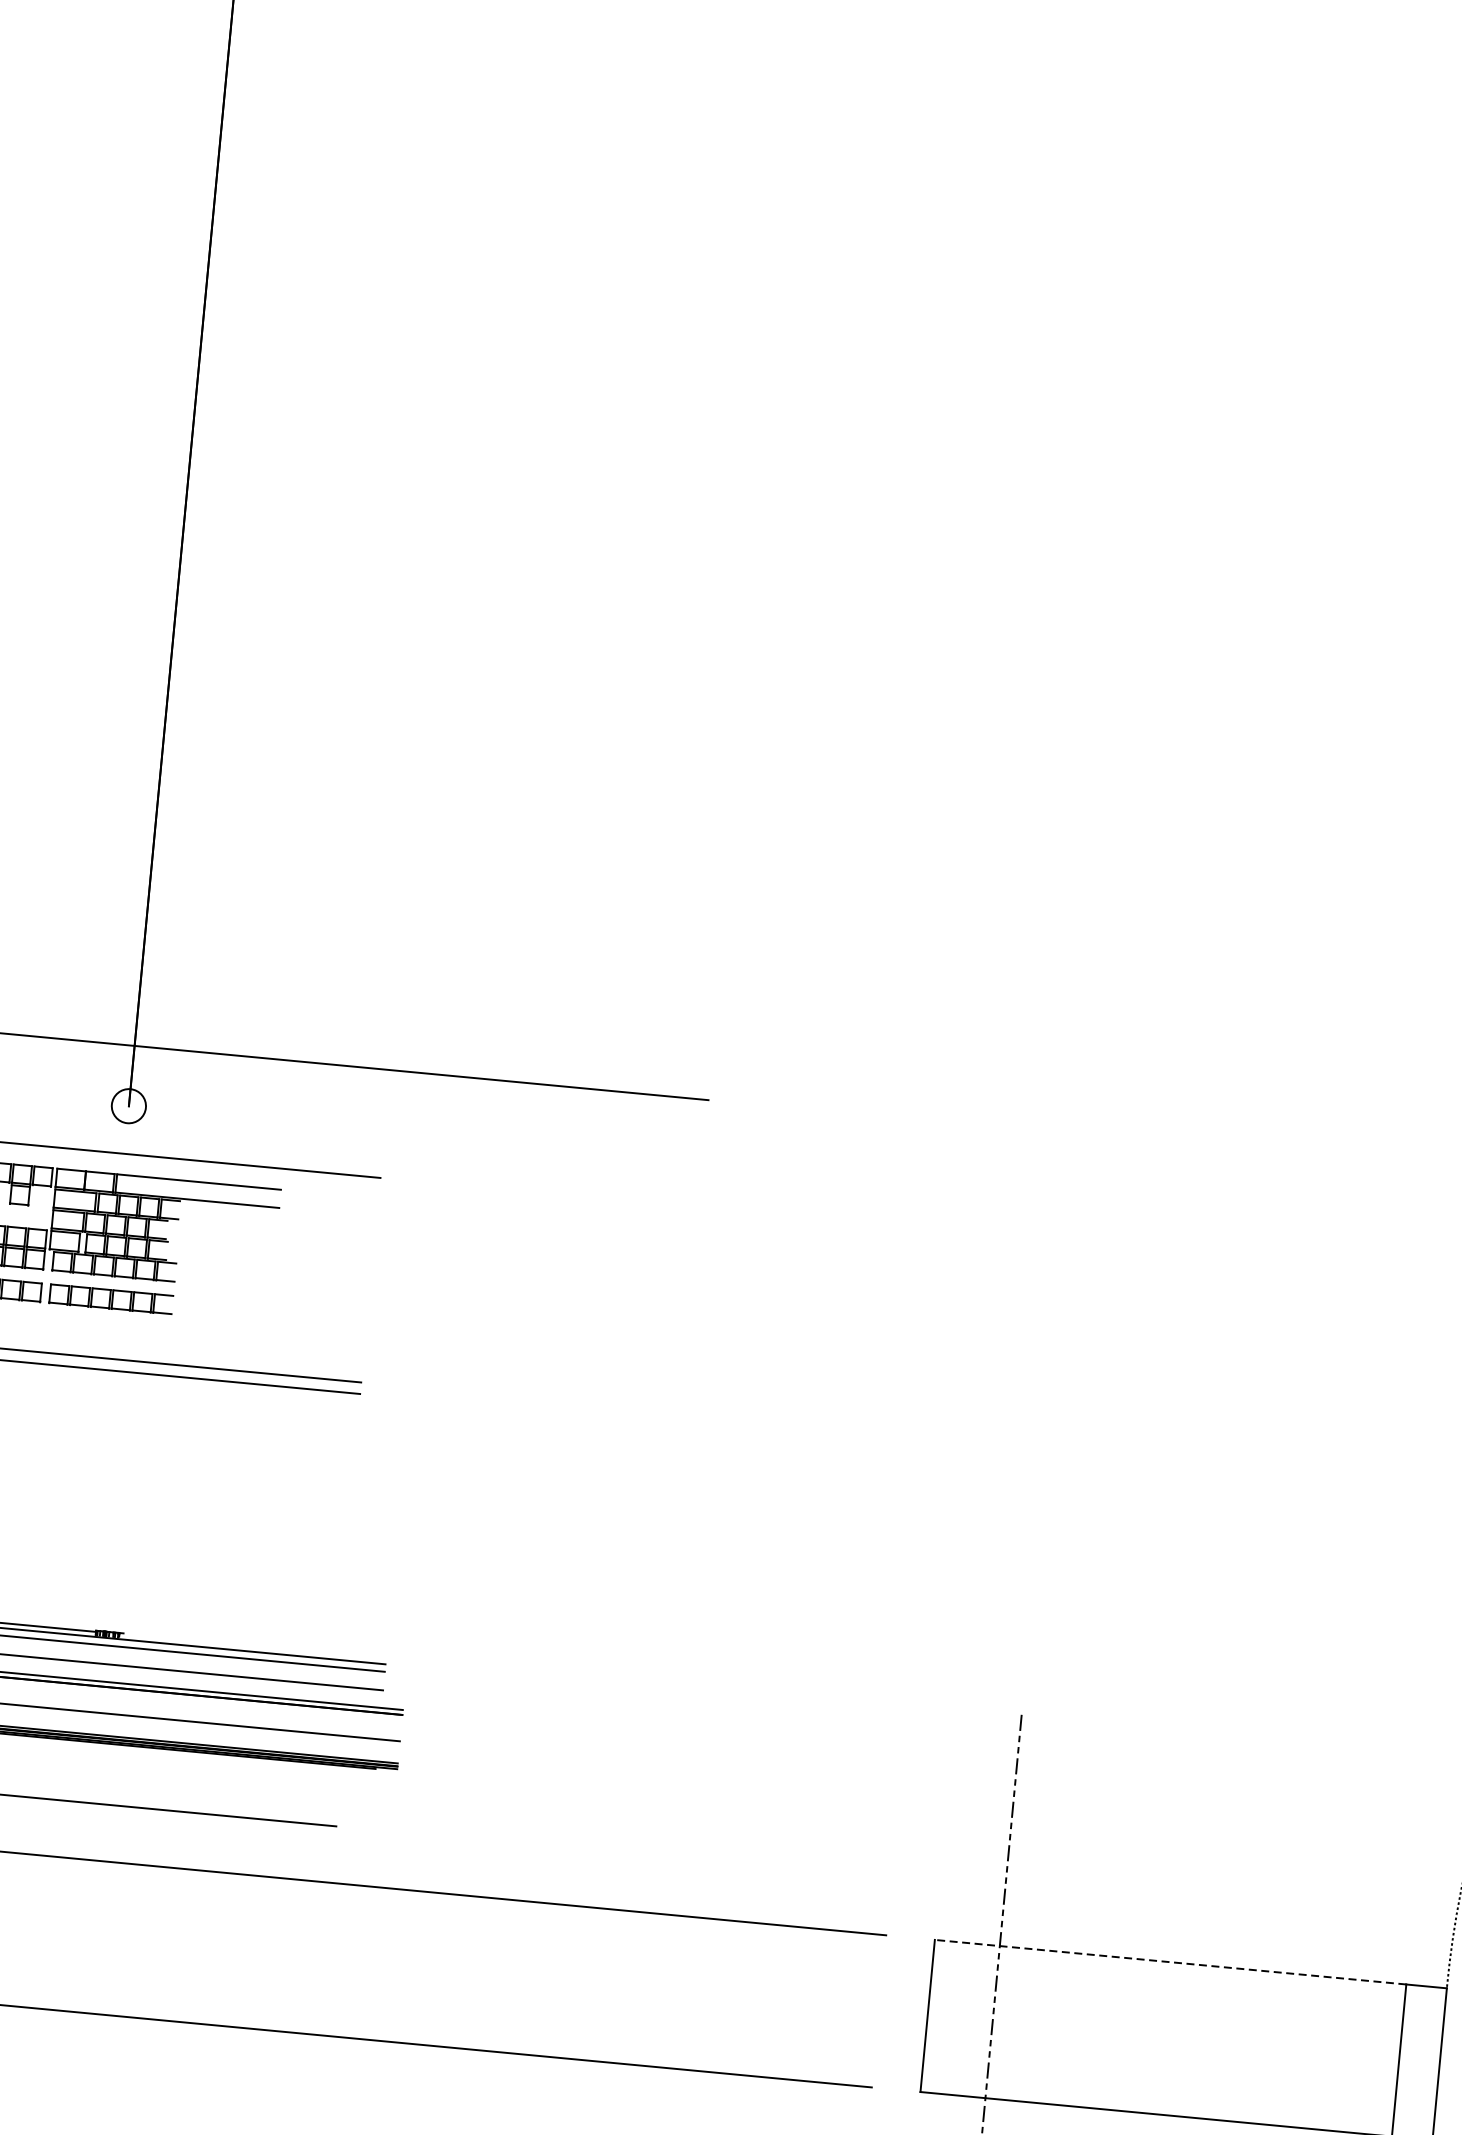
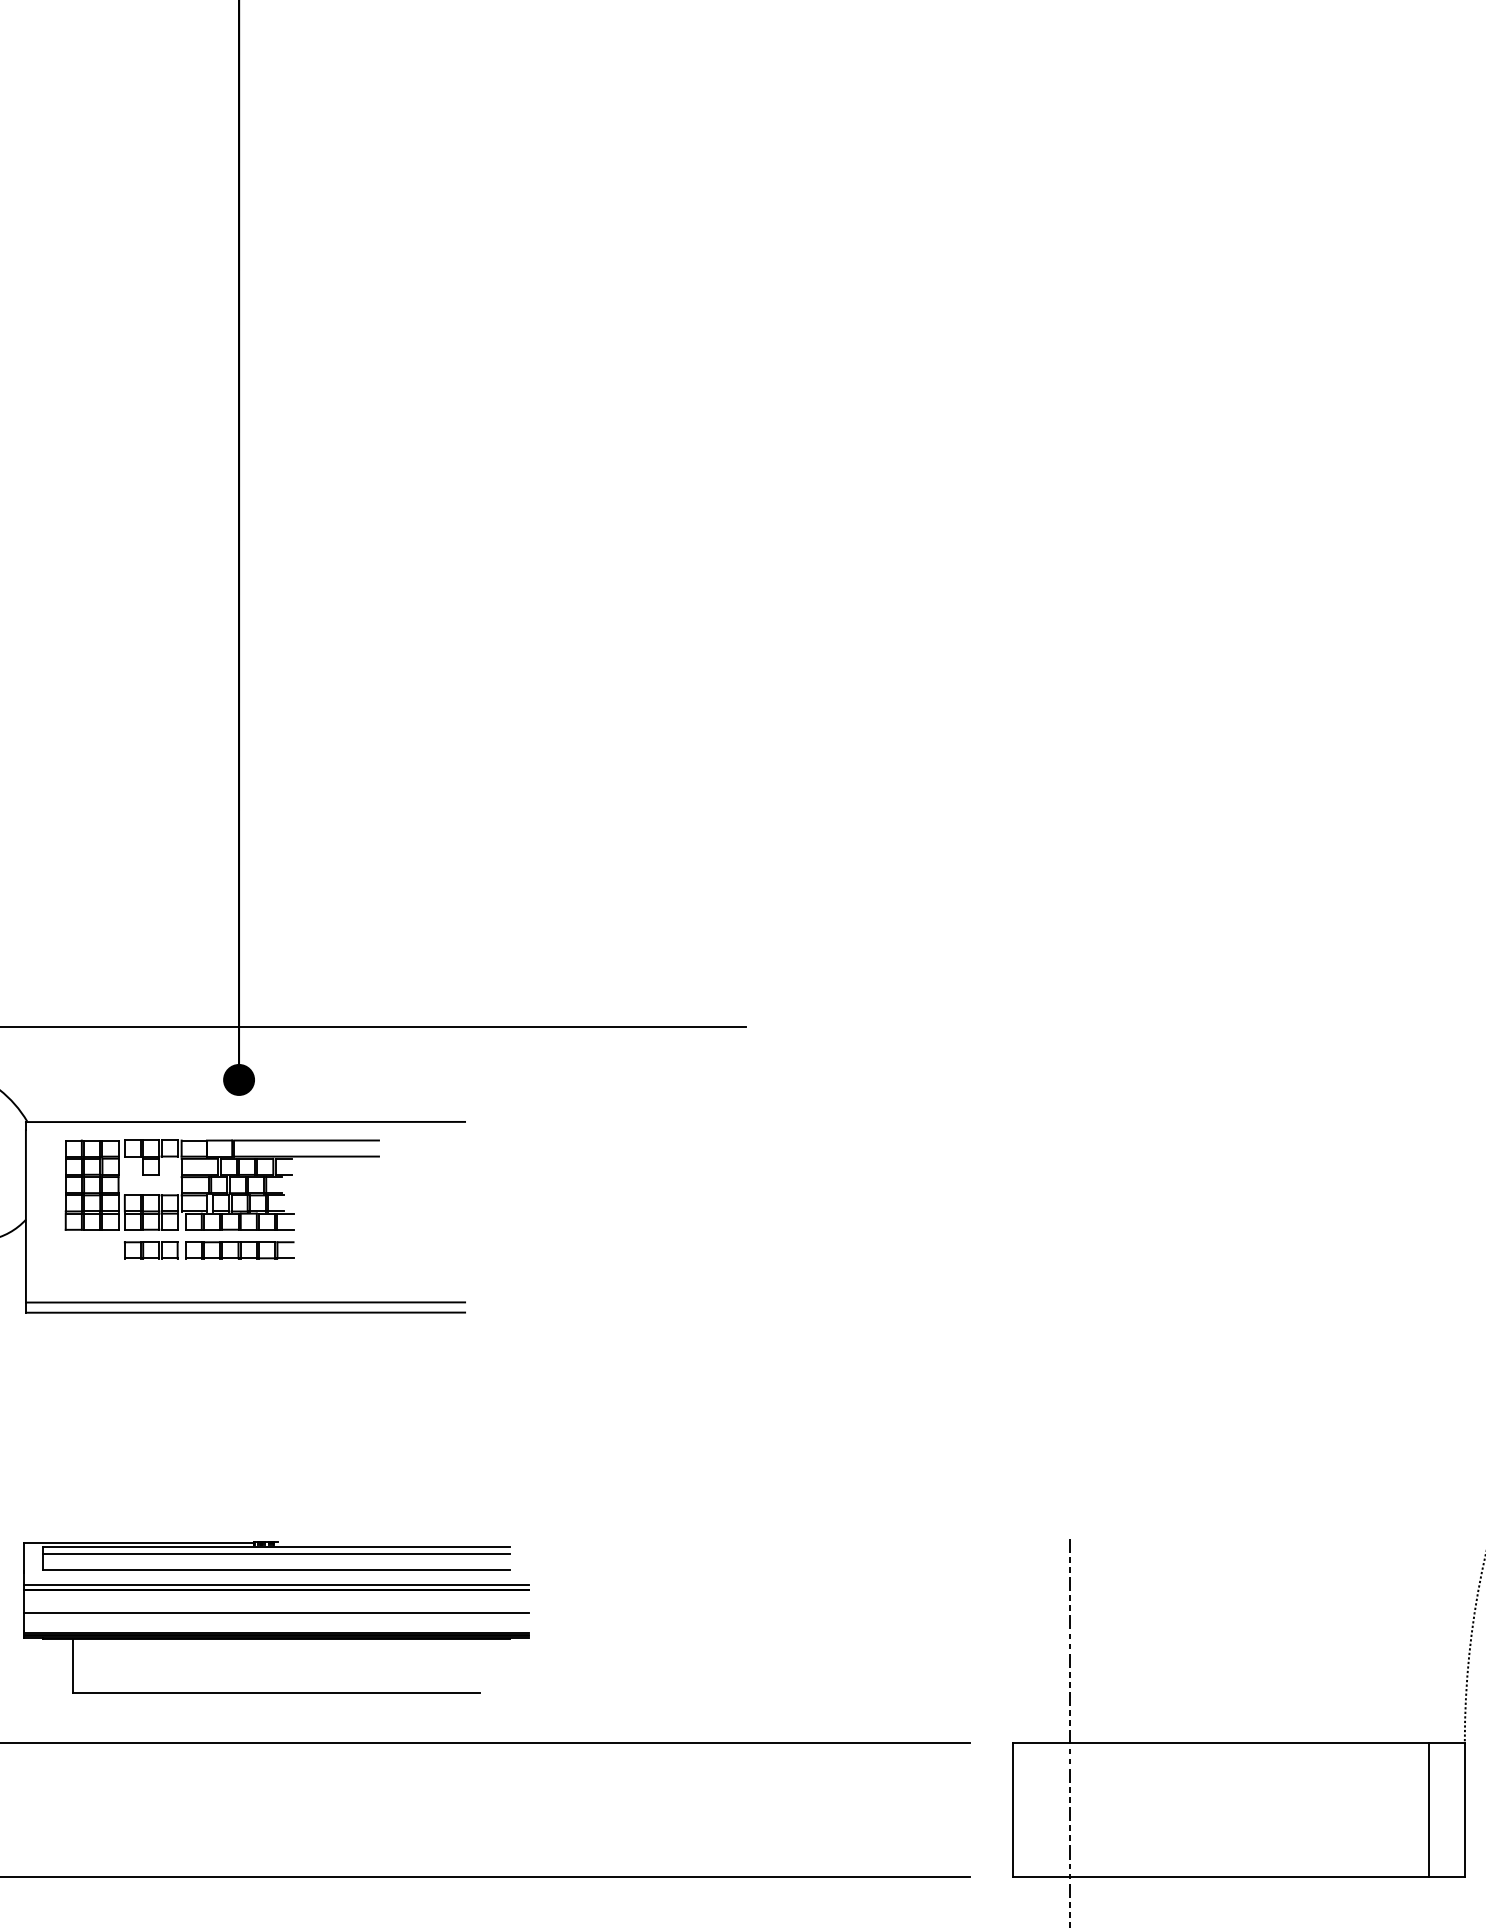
fill: (129, 1105) -> (239, 1079), added
line: (1170, 1962) -> (1220, 1742), dashed -> solid

